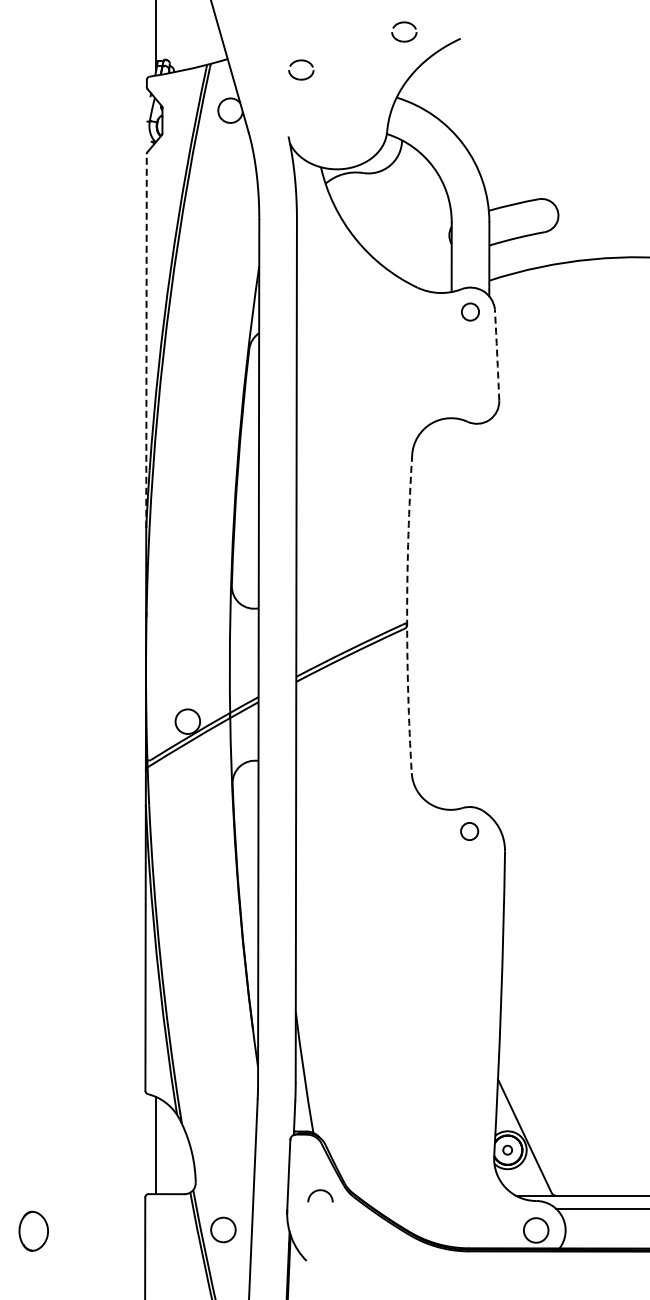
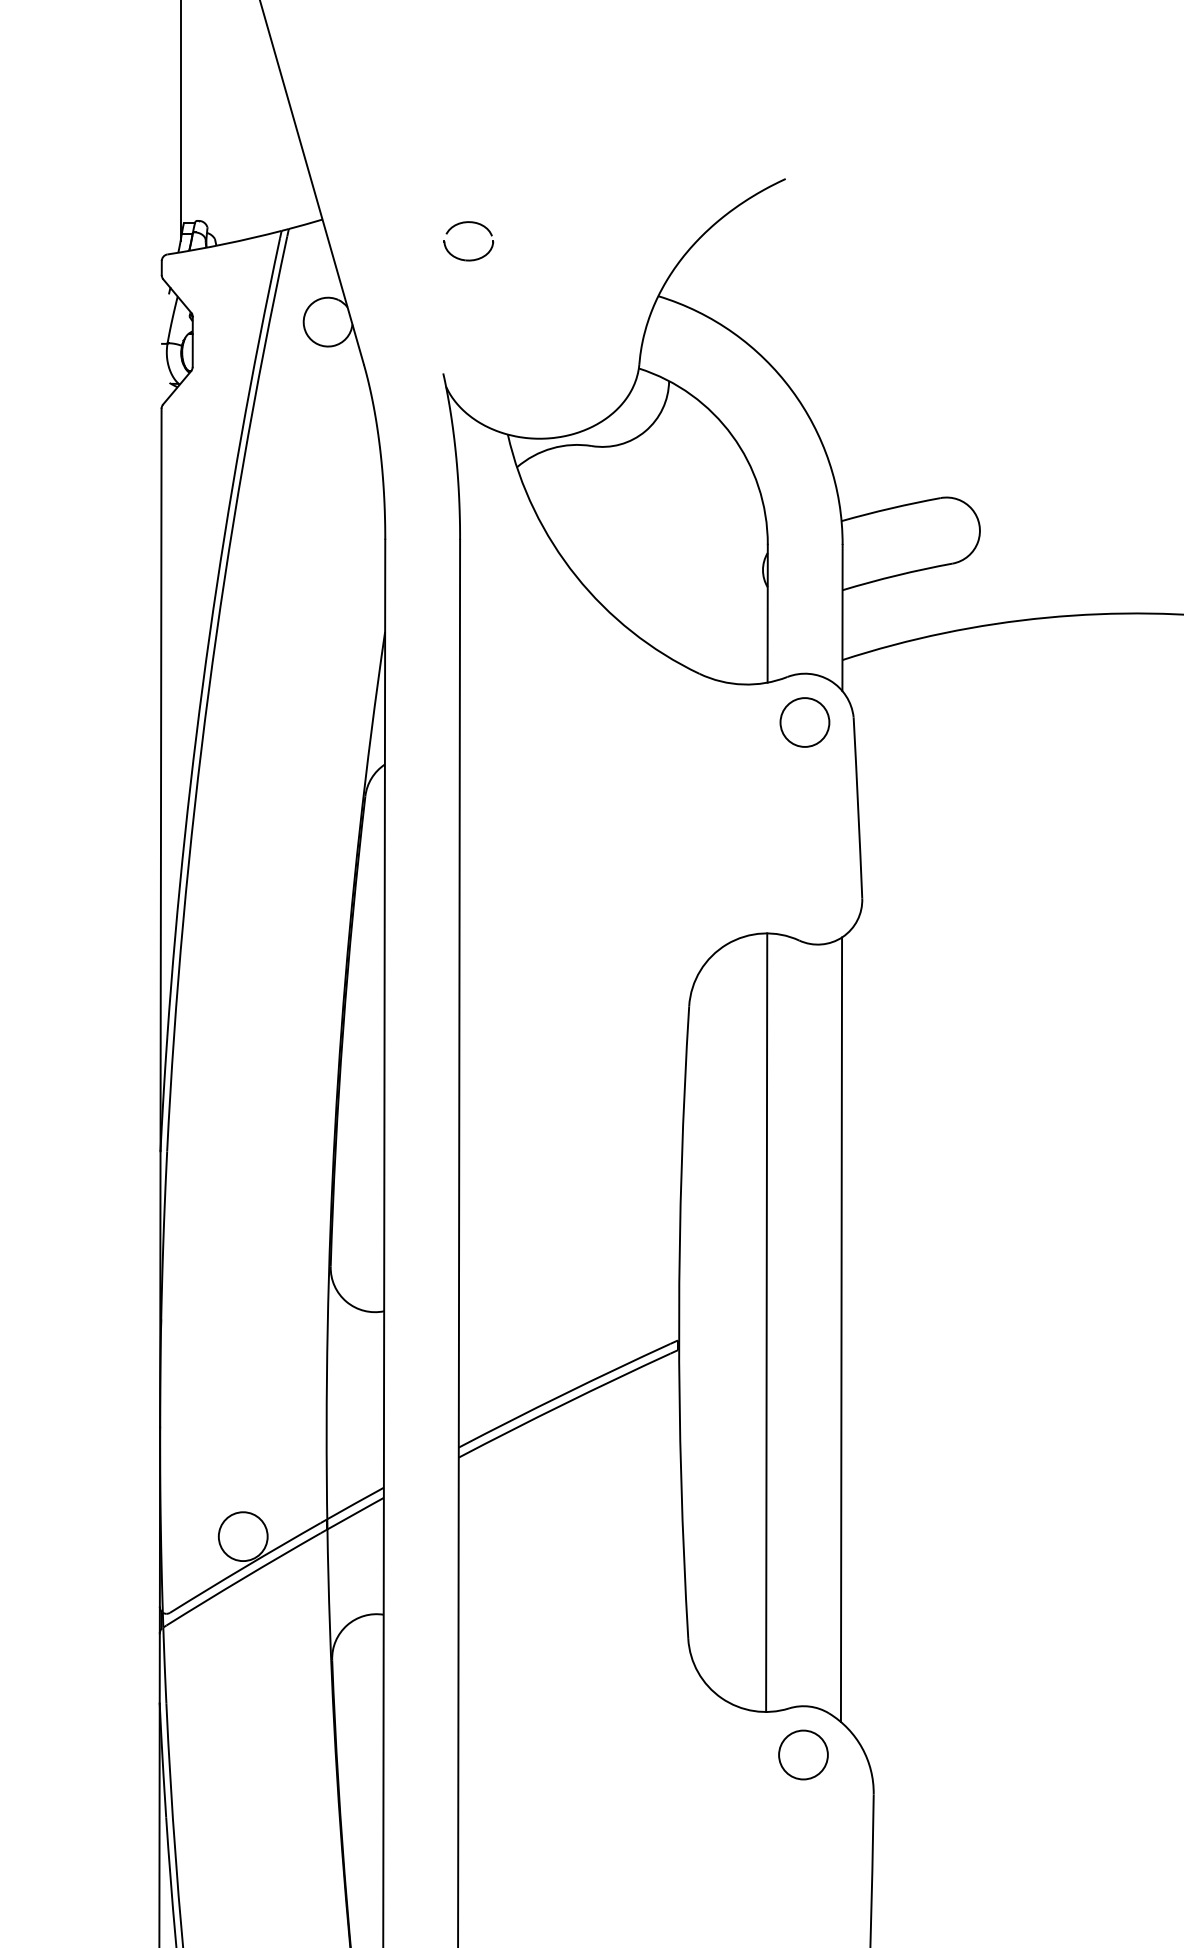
part: (404, 23) -> (673, 148), removed
circle: (470, 311) -> (805, 721), size x1.43
line: (146, 341) -> (161, 780), dashed -> solid
arc: (497, 355) -> (858, 808), dashed -> solid
arc: (407, 613) -> (679, 1321), dashed -> solid
line: (450, 613) -> (765, 1321), added
line: (488, 617) -> (840, 1329), added
circle: (469, 831) -> (803, 1754), size x1.43

